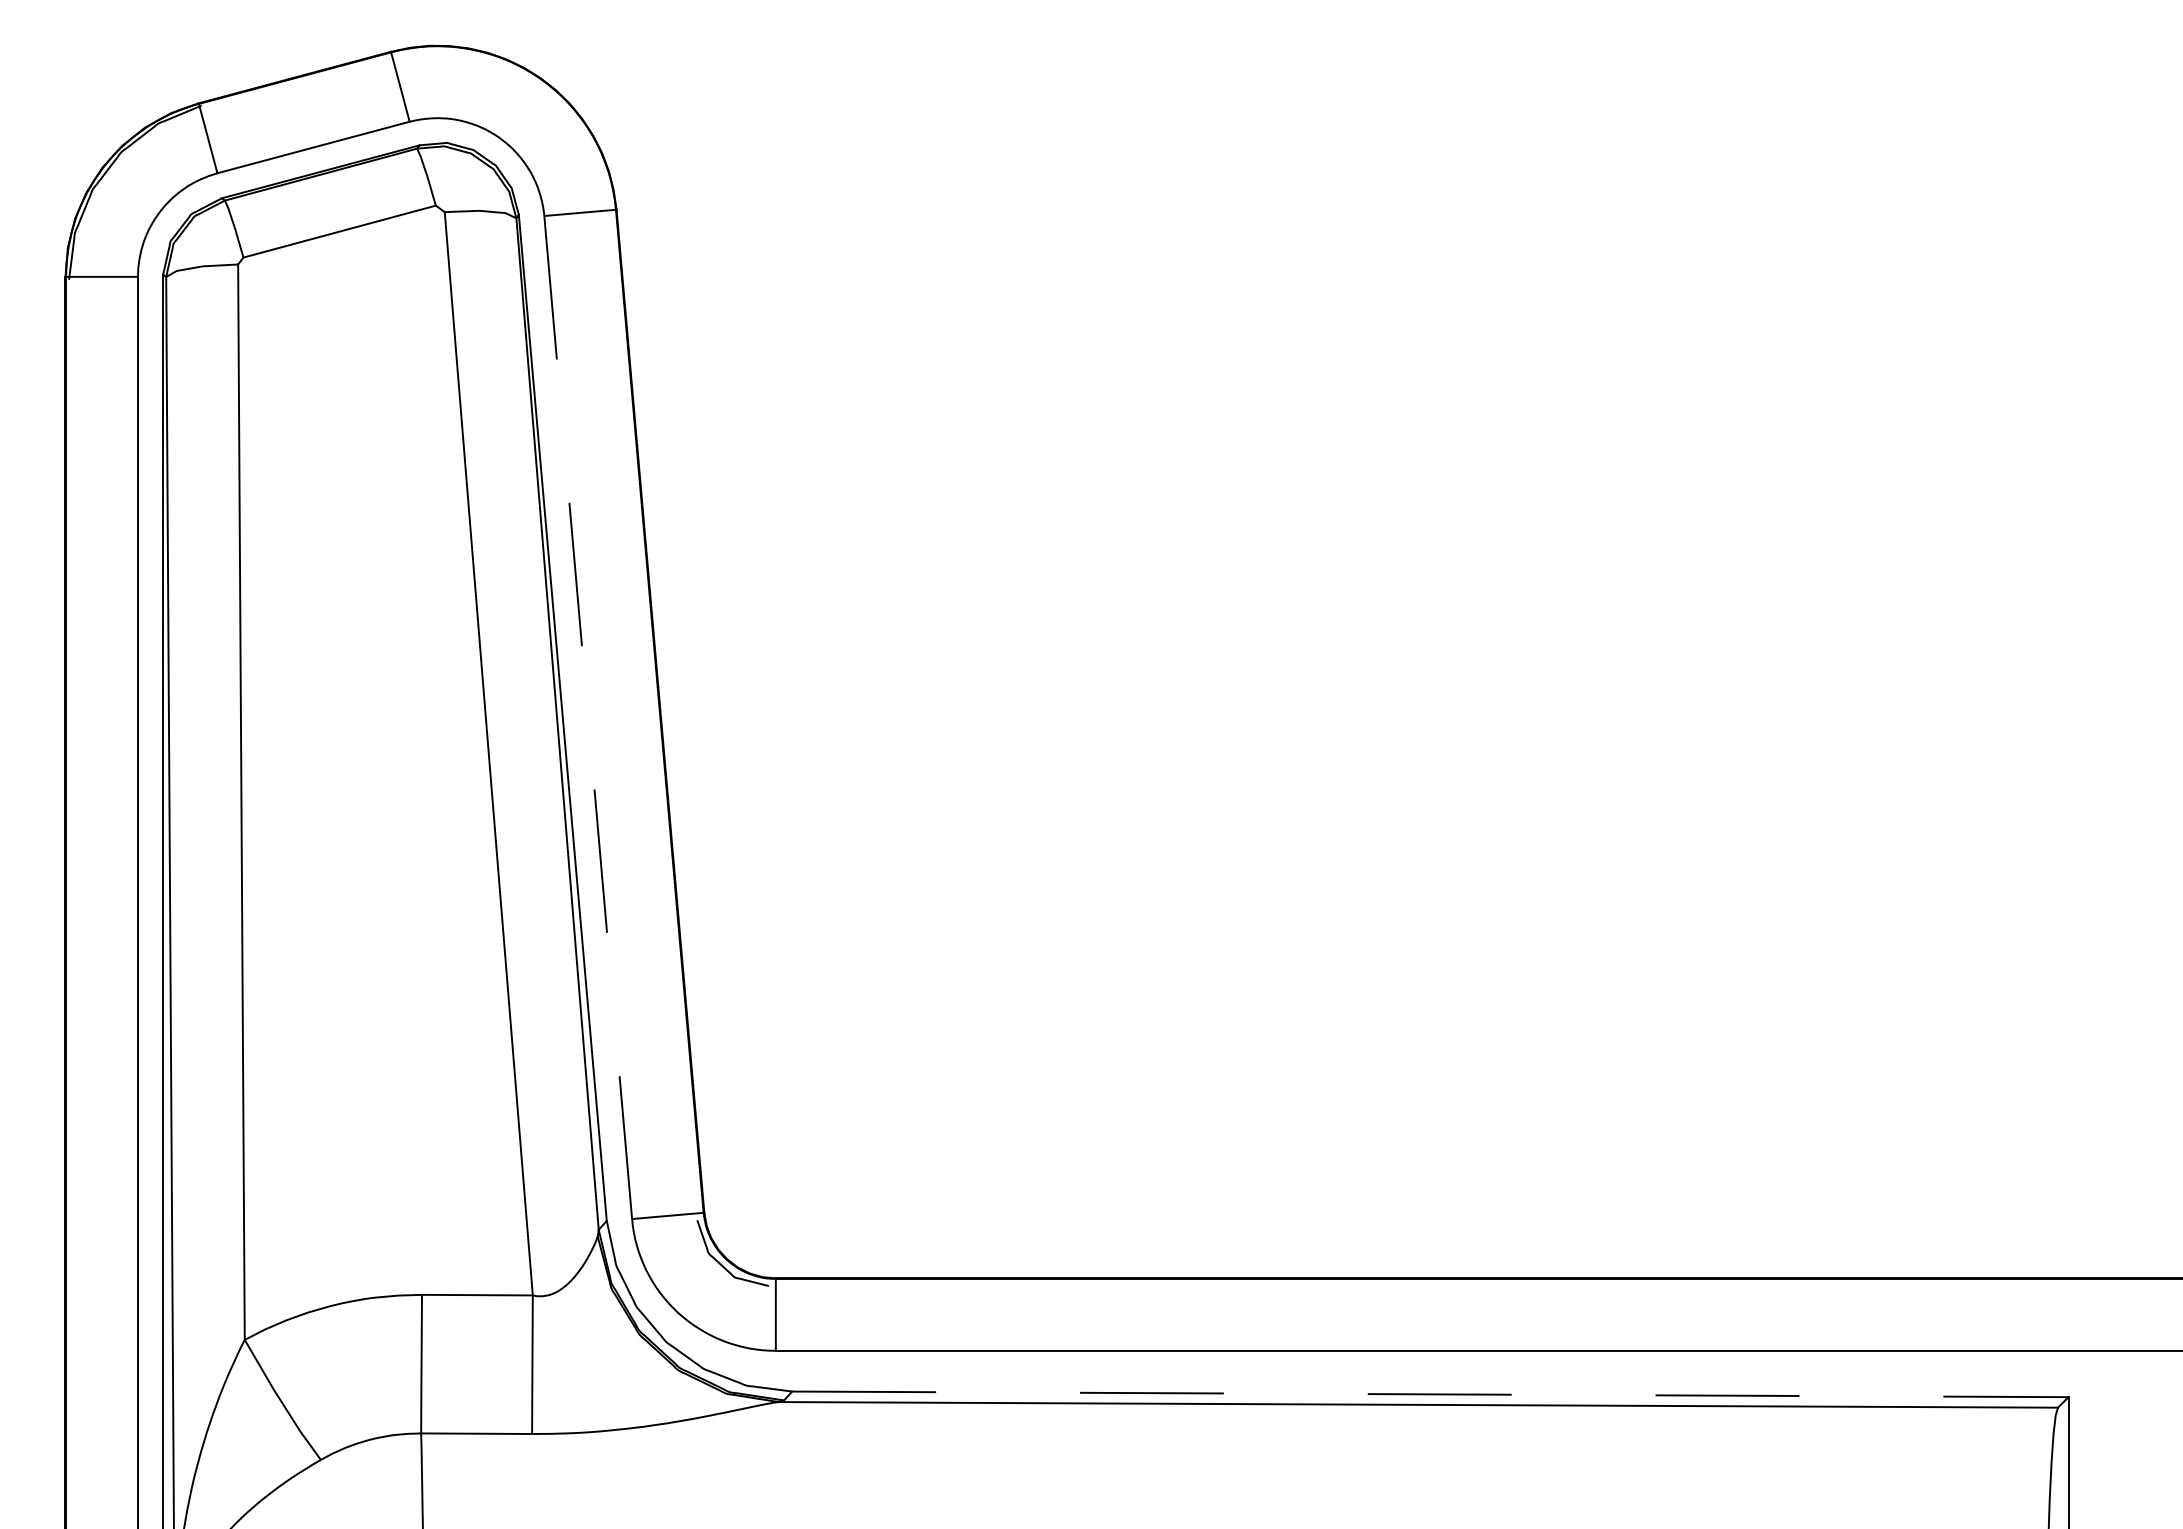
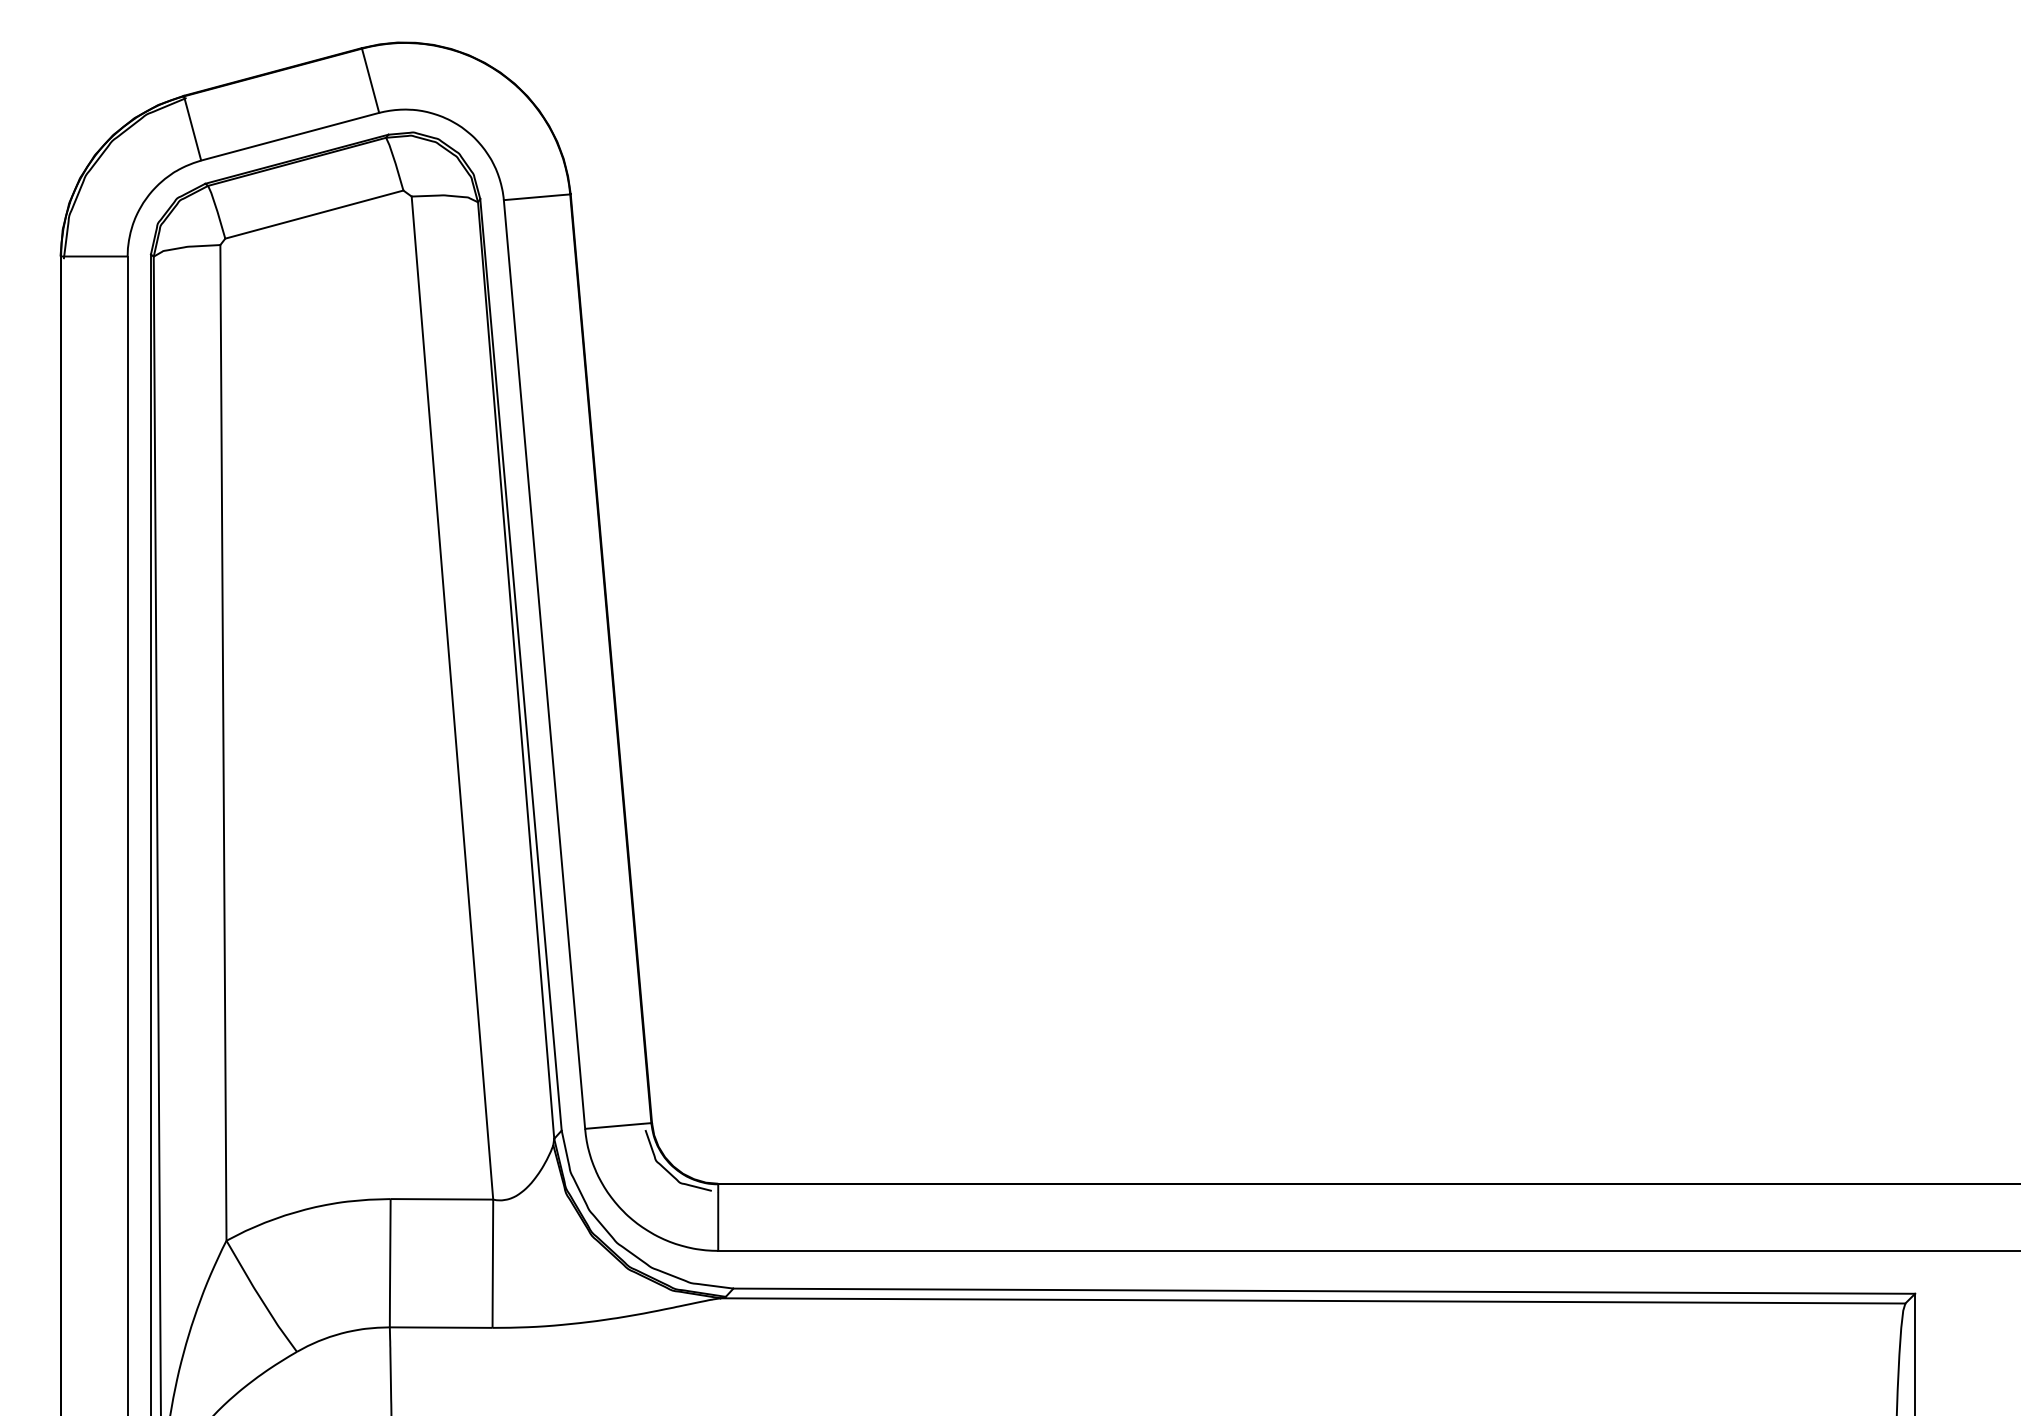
line: (588, 718) -> (544, 665), dashed -> solid
line: (1430, 1394) -> (1324, 1291), dashed -> solid

